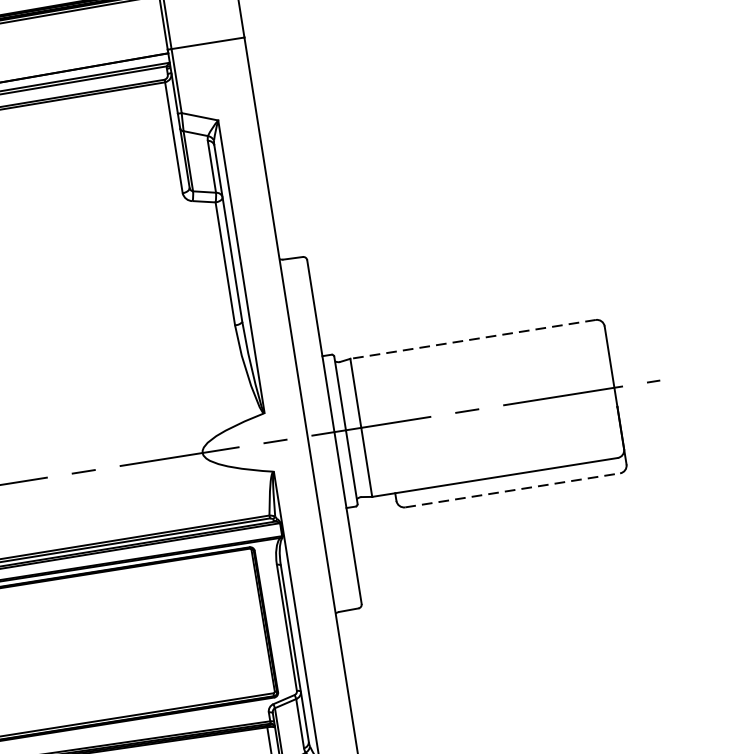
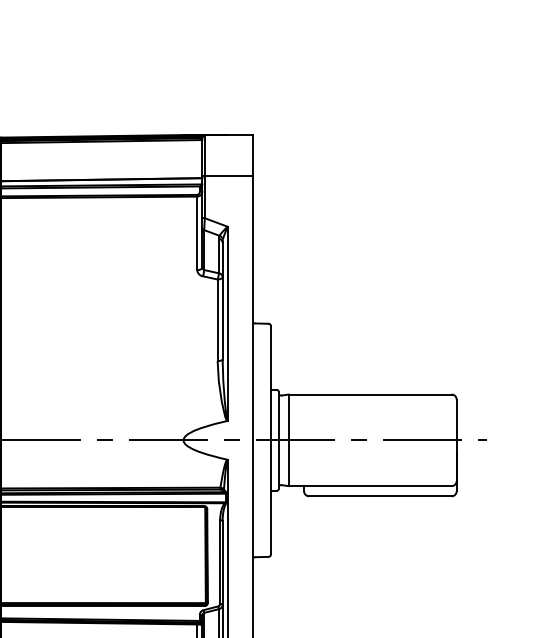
line: (471, 339) -> (369, 394), dashed -> solid
line: (512, 490) -> (380, 496), dashed -> solid

